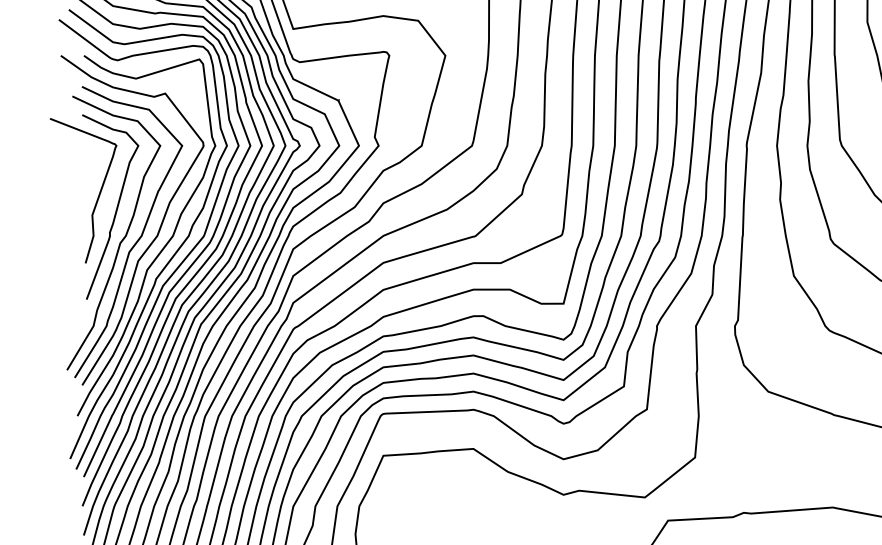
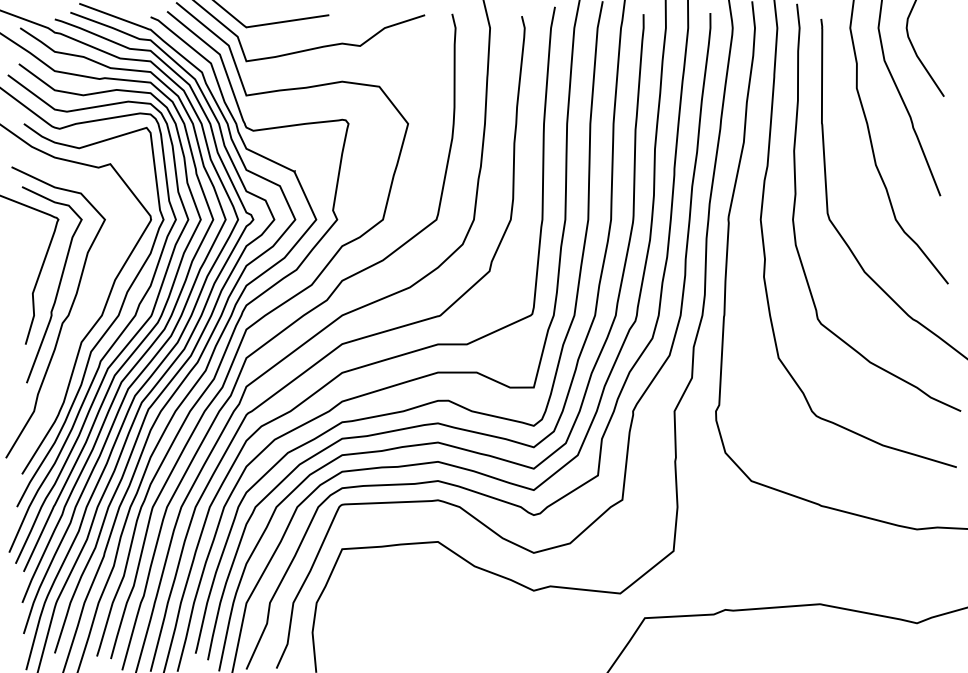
curve: (138, 238) -> (81, 318), removed

